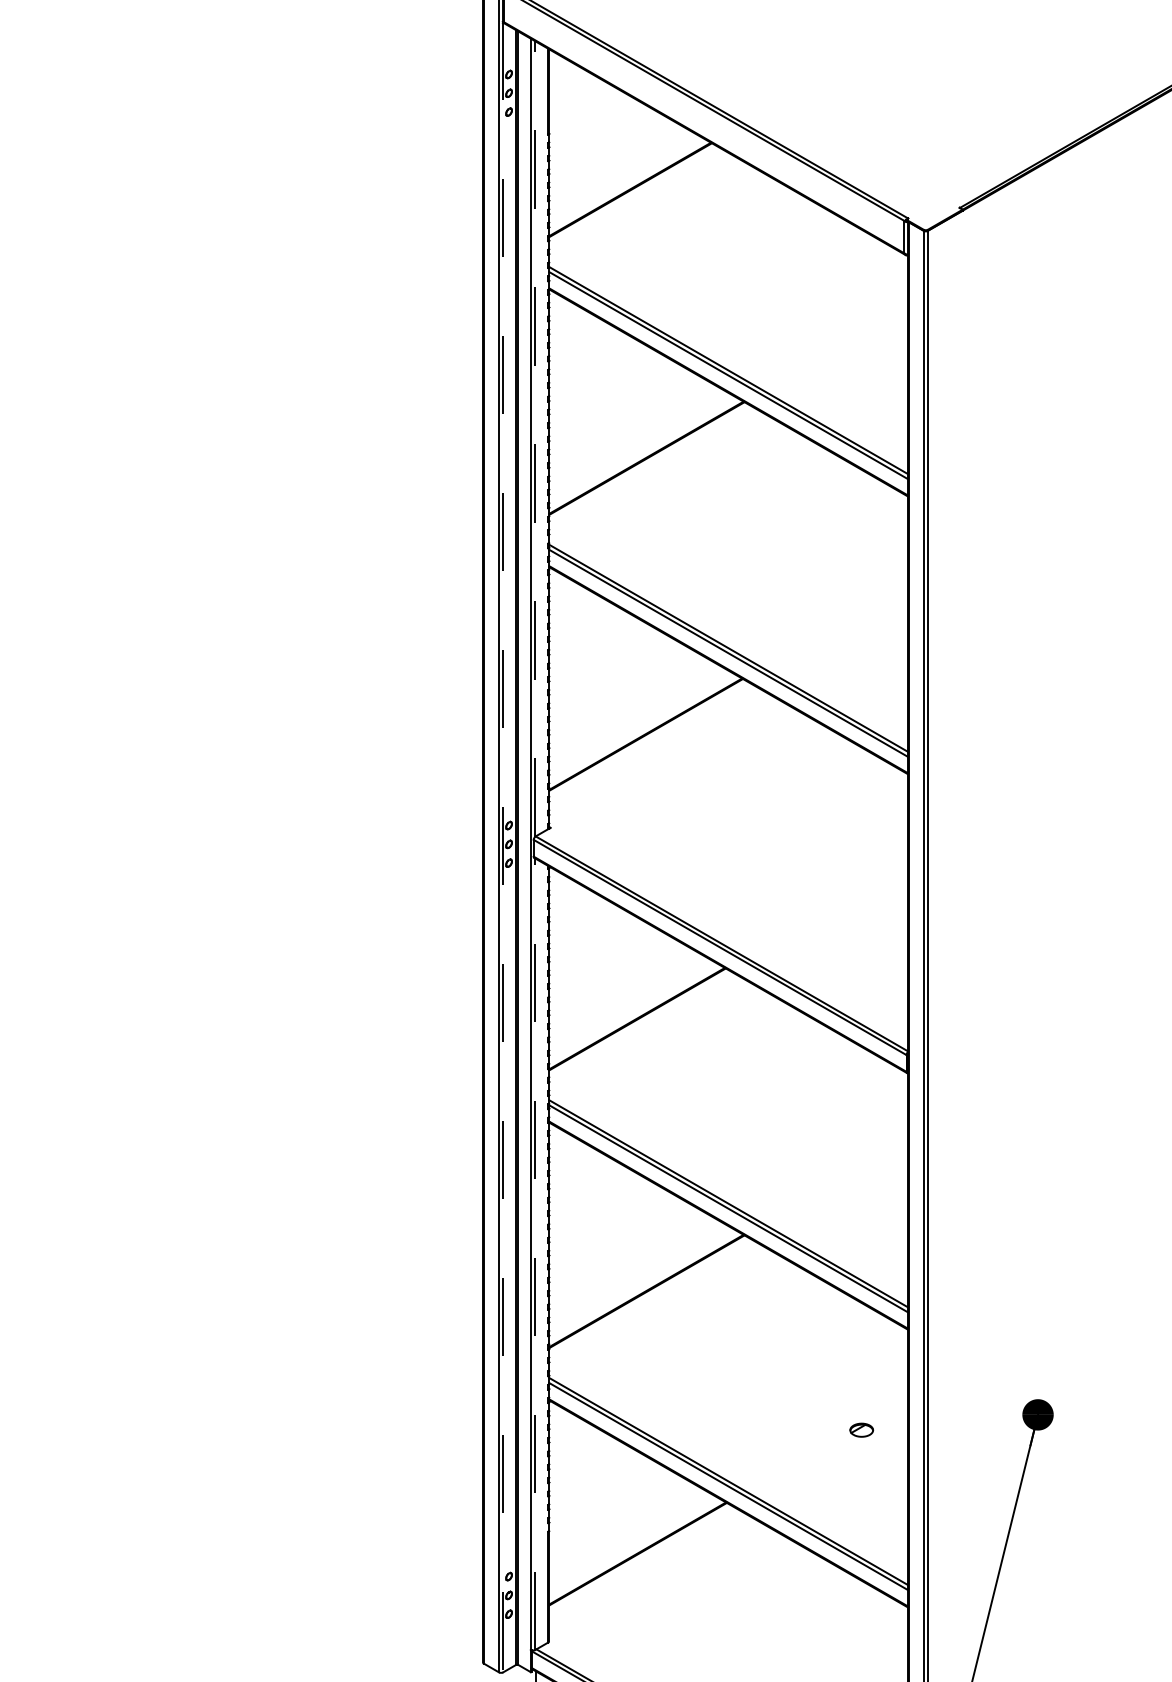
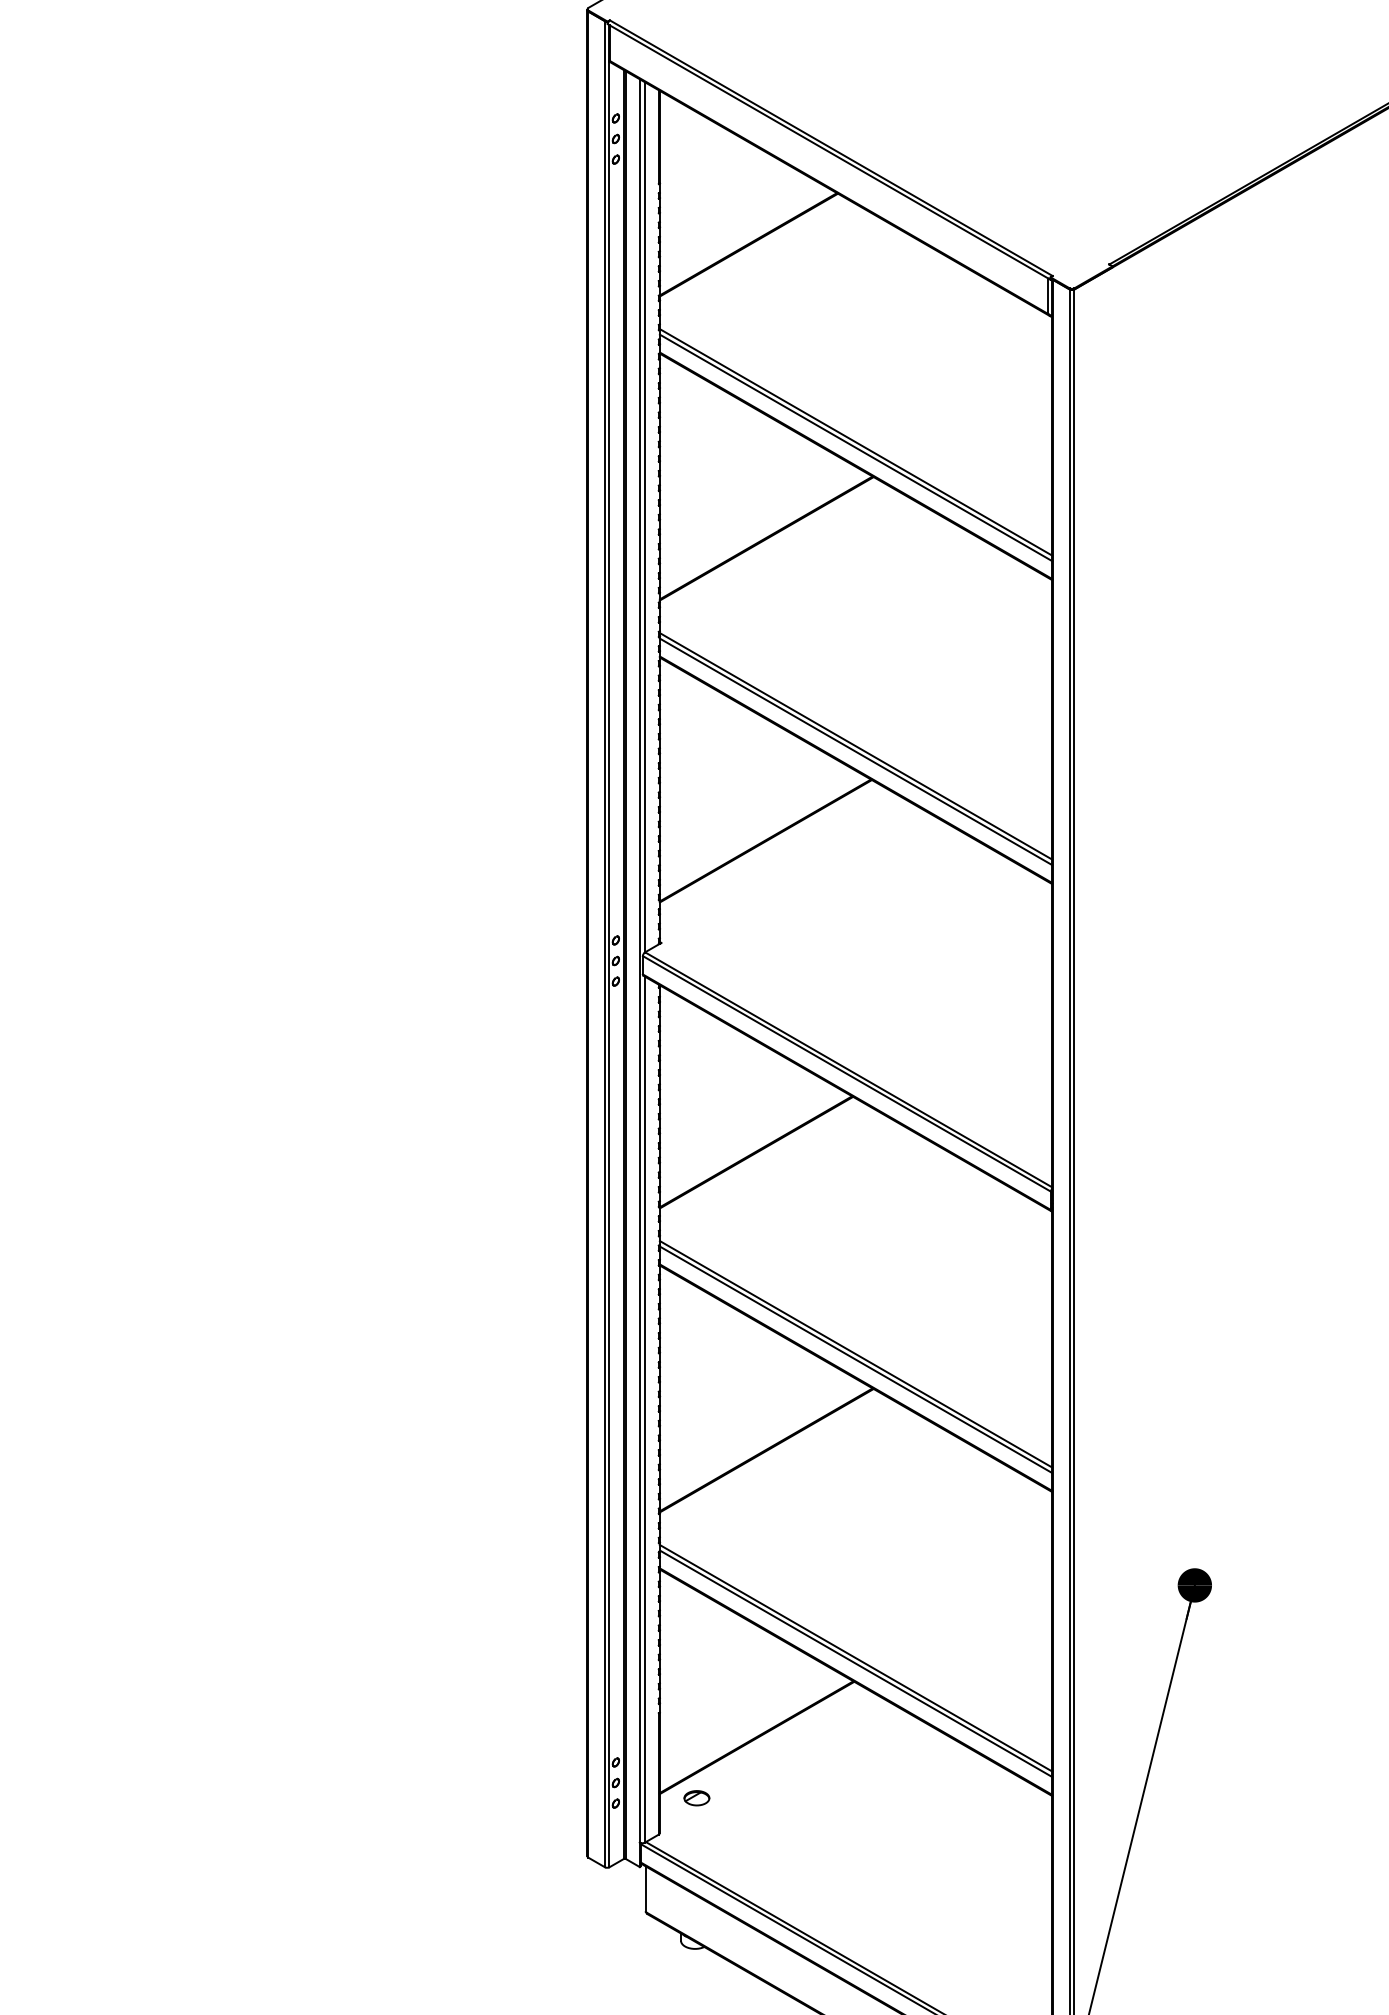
line: (535, 438) -> (644, 516), dashed -> solid
line: (503, 847) -> (609, 964), dashed -> solid
line: (535, 1254) -> (644, 1409), dashed -> solid
part: (861, 1430) -> (696, 1798), moved

